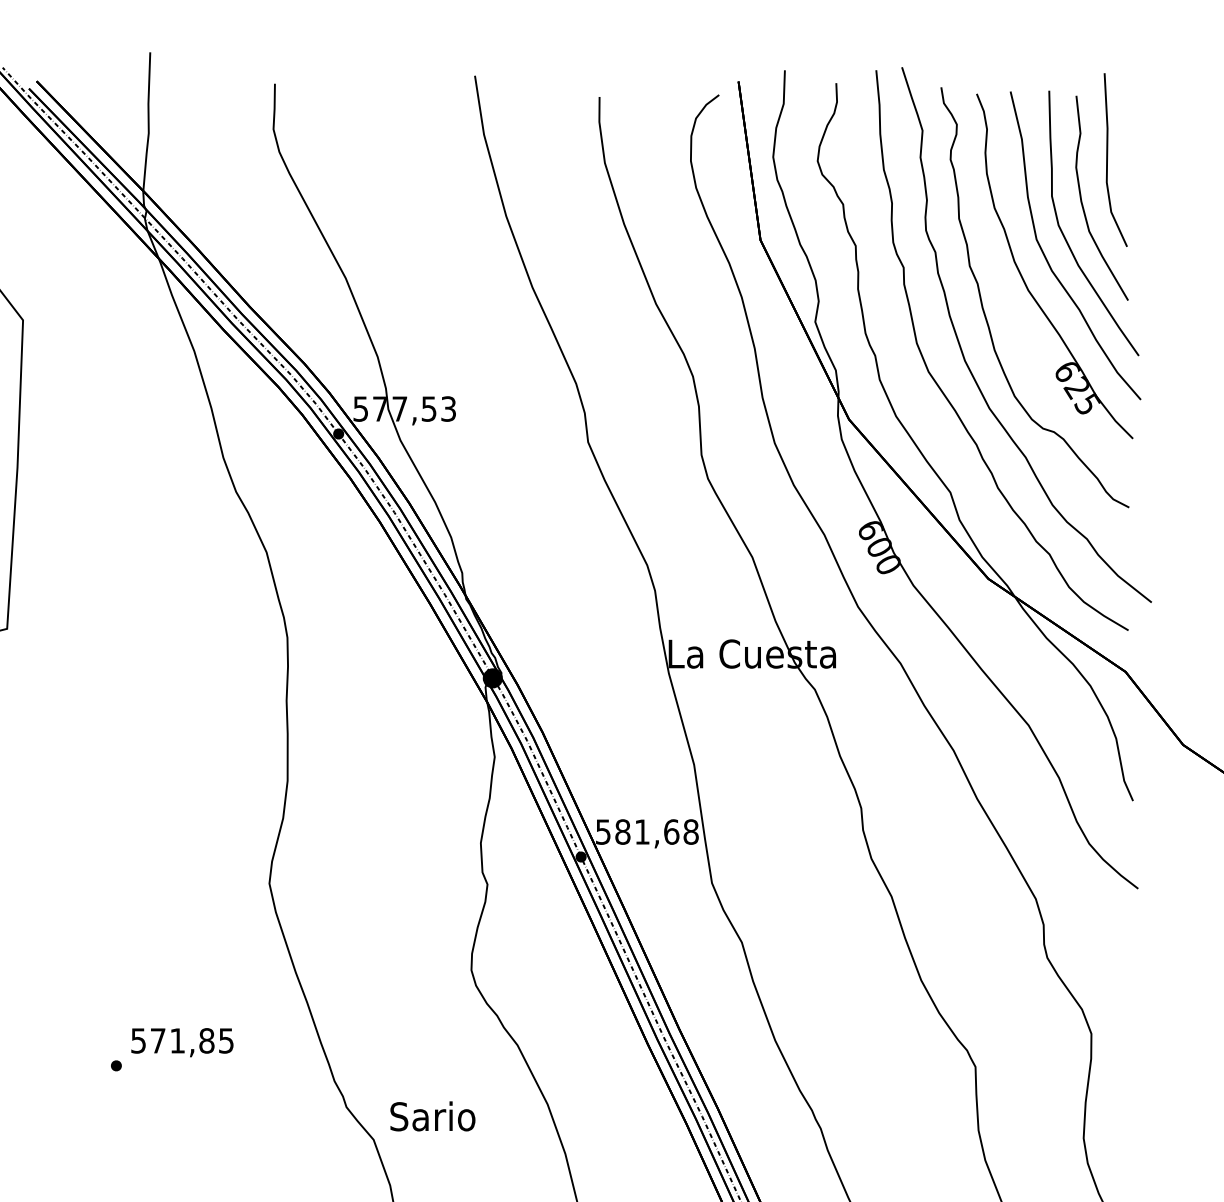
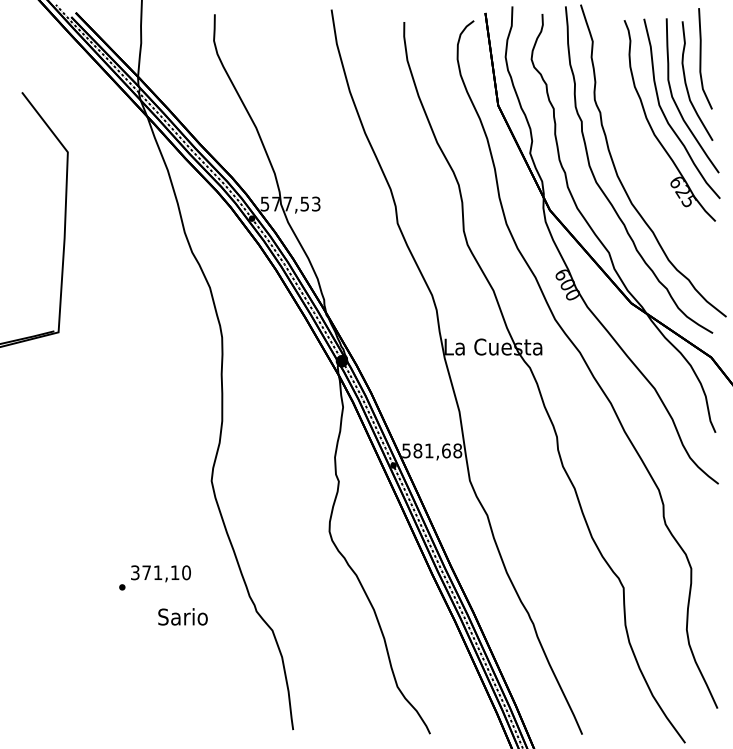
curve: (987, 315) -> (630, 149), removed
text: (181, 1040) -> (160, 572), 571,85 -> 371,10
text: (431, 1115) -> (182, 616), moved

